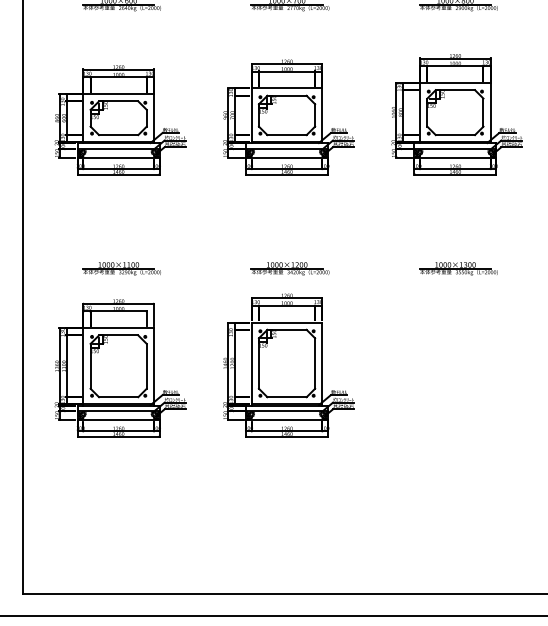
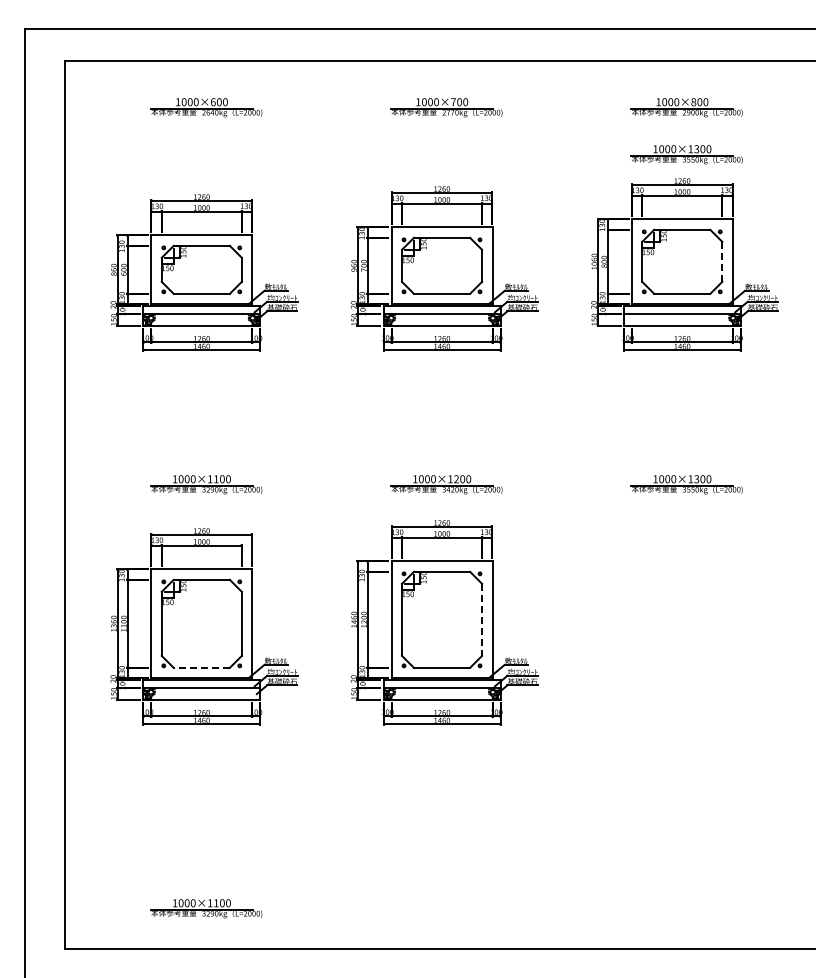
part: (458, 37) -> (686, 154), added
line: (483, 113) -> (722, 262), solid -> dashed
hatch: (418, 153) -> (629, 319), removed
line: (315, 363) -> (482, 620), solid -> dashed
line: (118, 396) -> (201, 667), solid -> dashed
hatch: (155, 415) -> (254, 693), removed
part: (121, 565) -> (206, 908), added

